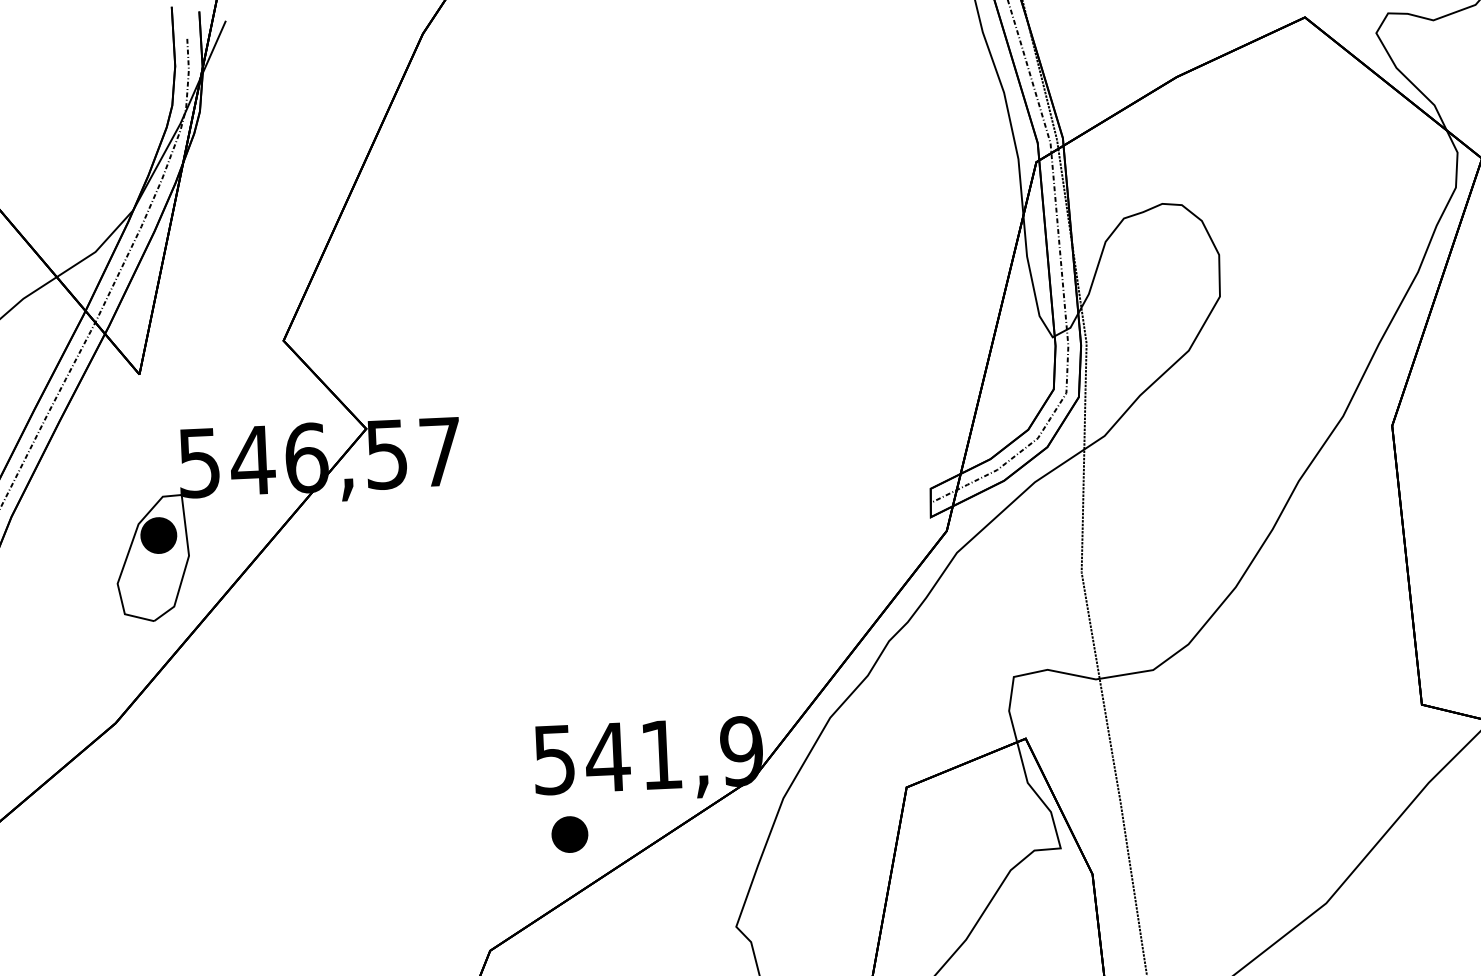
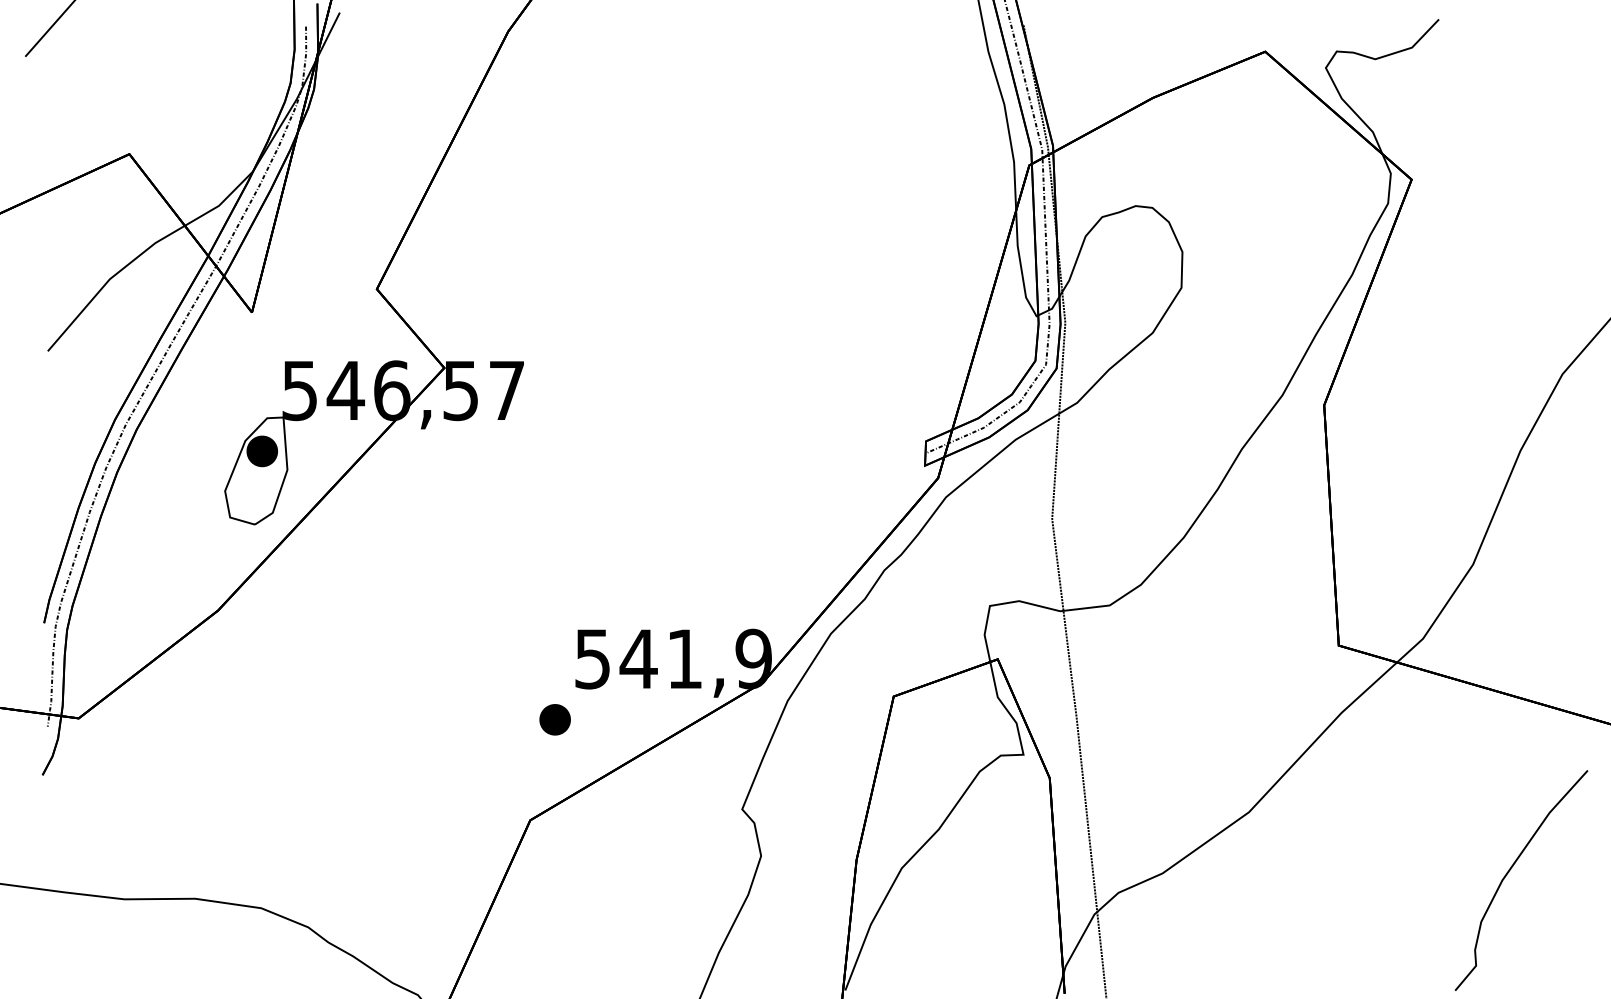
part: (569, 834) -> (554, 719), moved

